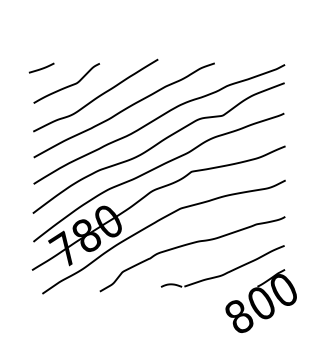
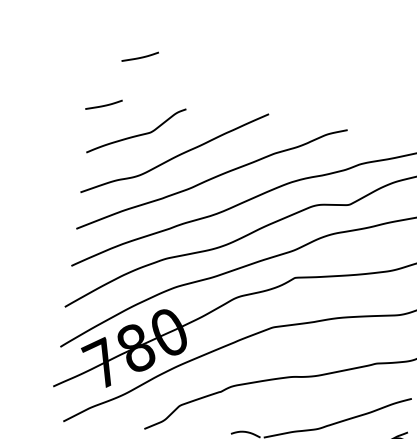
line: (63, 30) -> (141, 56), added

